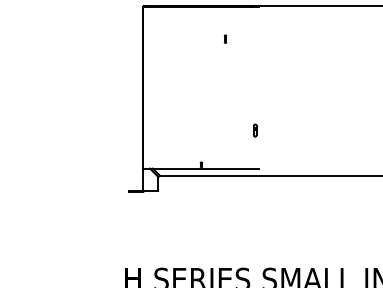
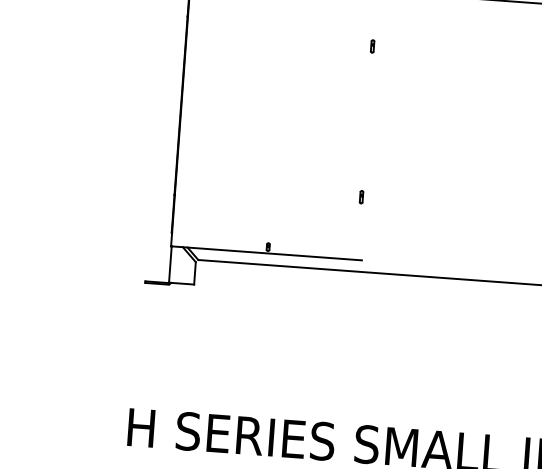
part: (225, 38) -> (372, 45), moved
part: (255, 130) -> (361, 197), size x0.62

